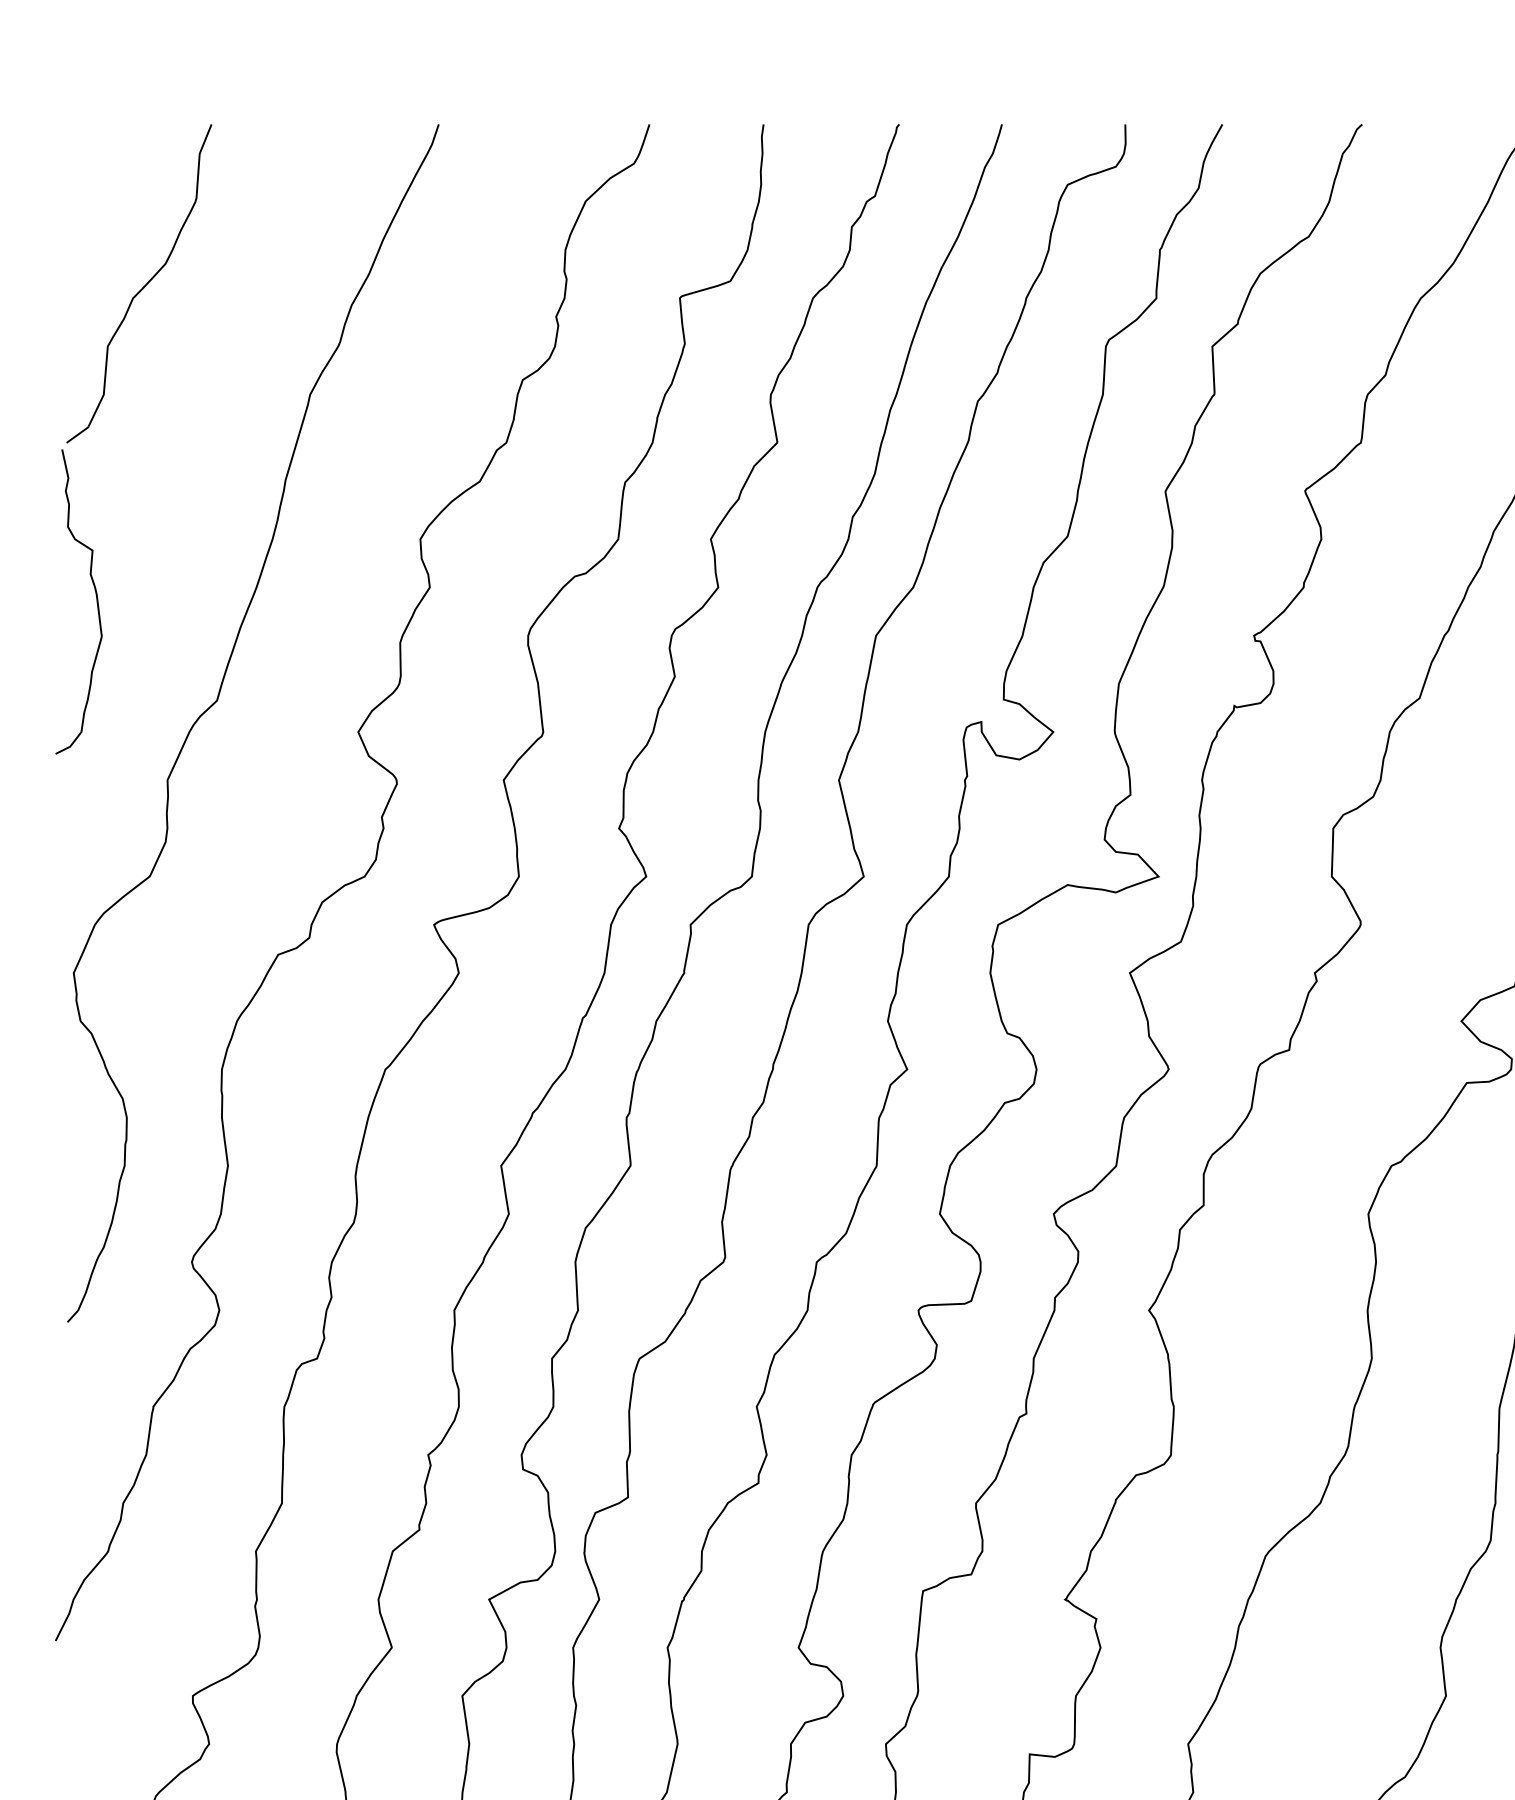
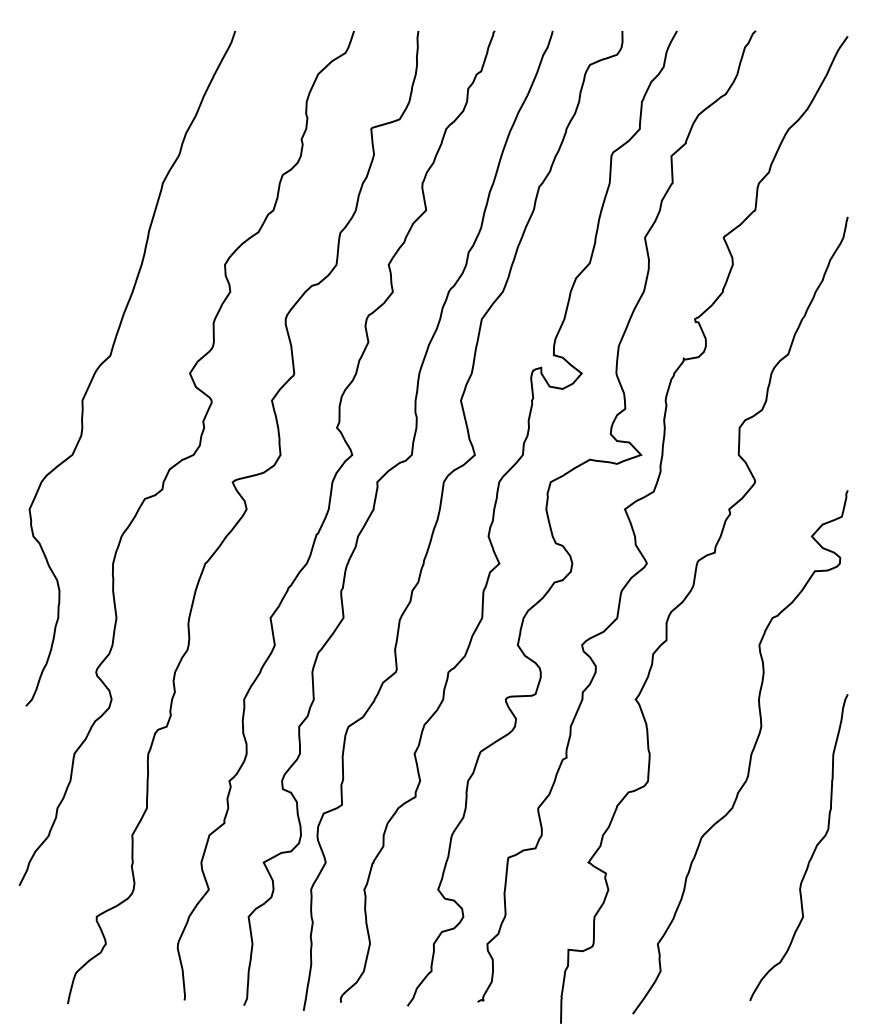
part: (94, 418) -> (41, 196), removed

